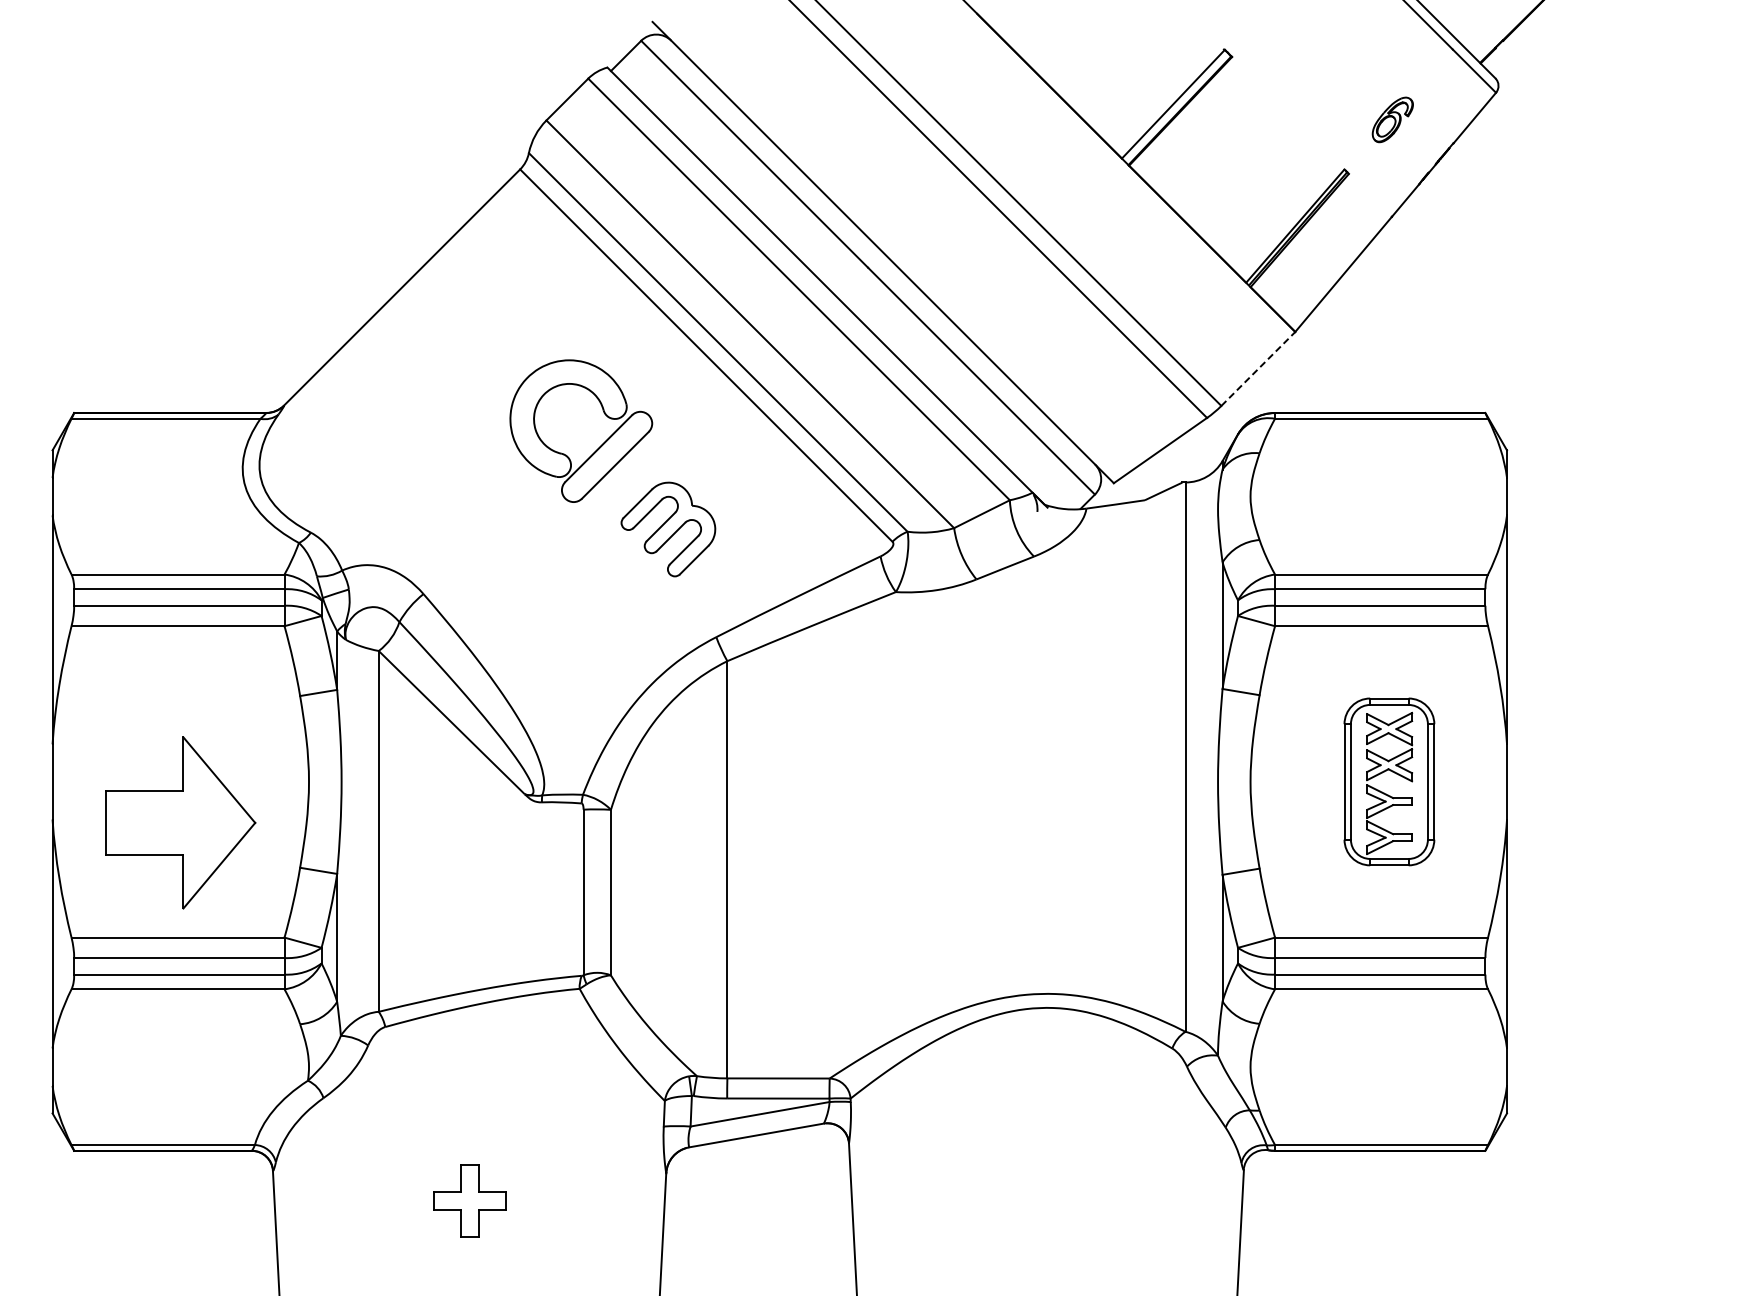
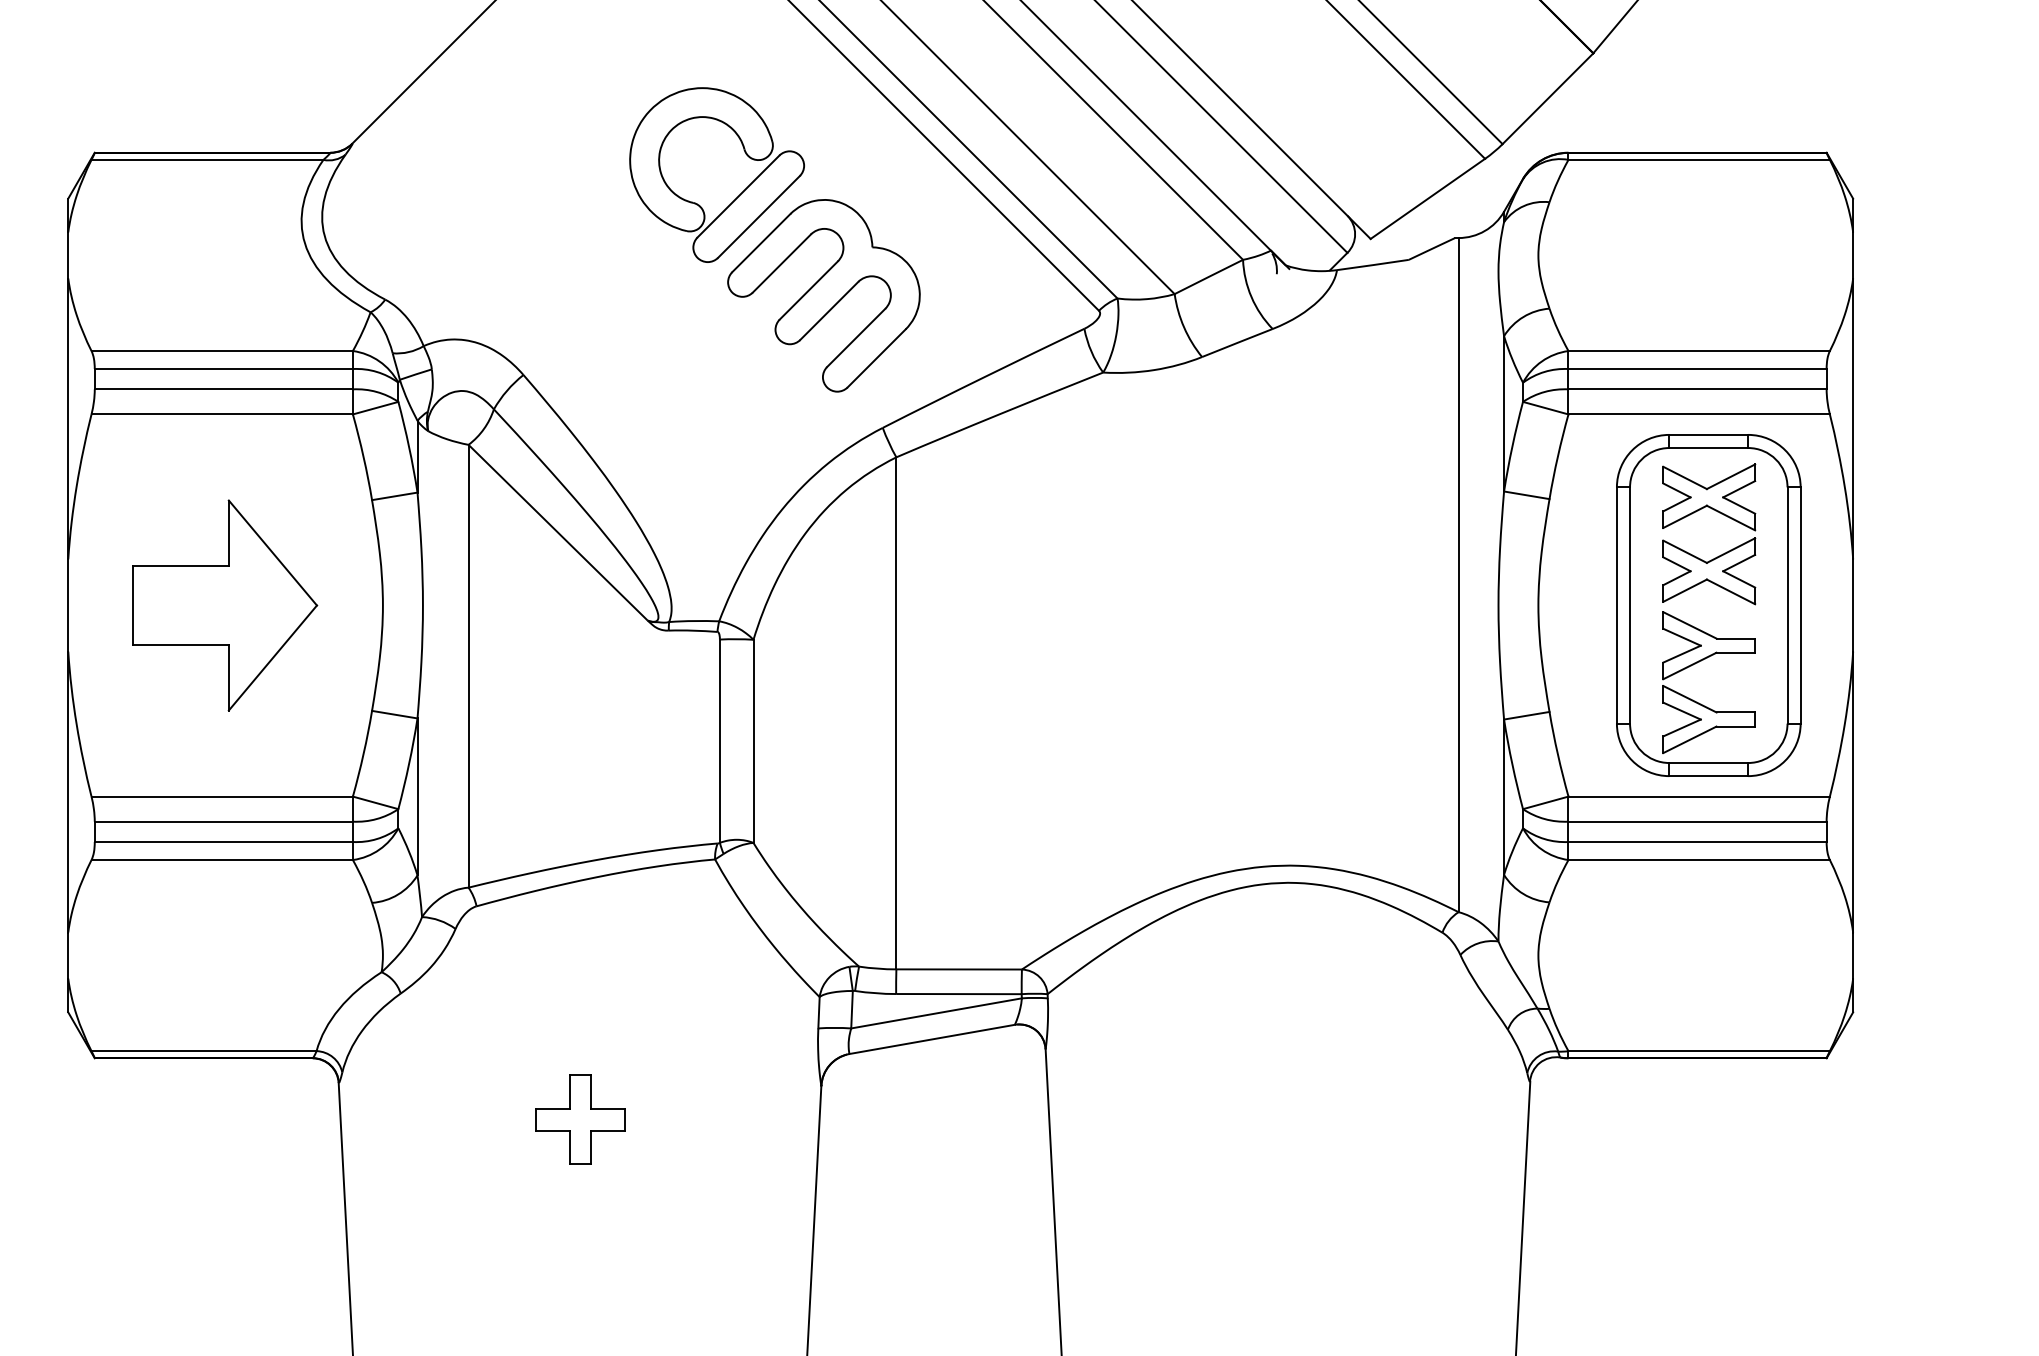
line: (1258, 368) -> (1548, 98), dashed -> solid
part: (668, 529) -> (824, 295), size x1.67
part: (1389, 781) -> (1708, 605), size x1.67
part: (180, 822) -> (225, 605), moved

